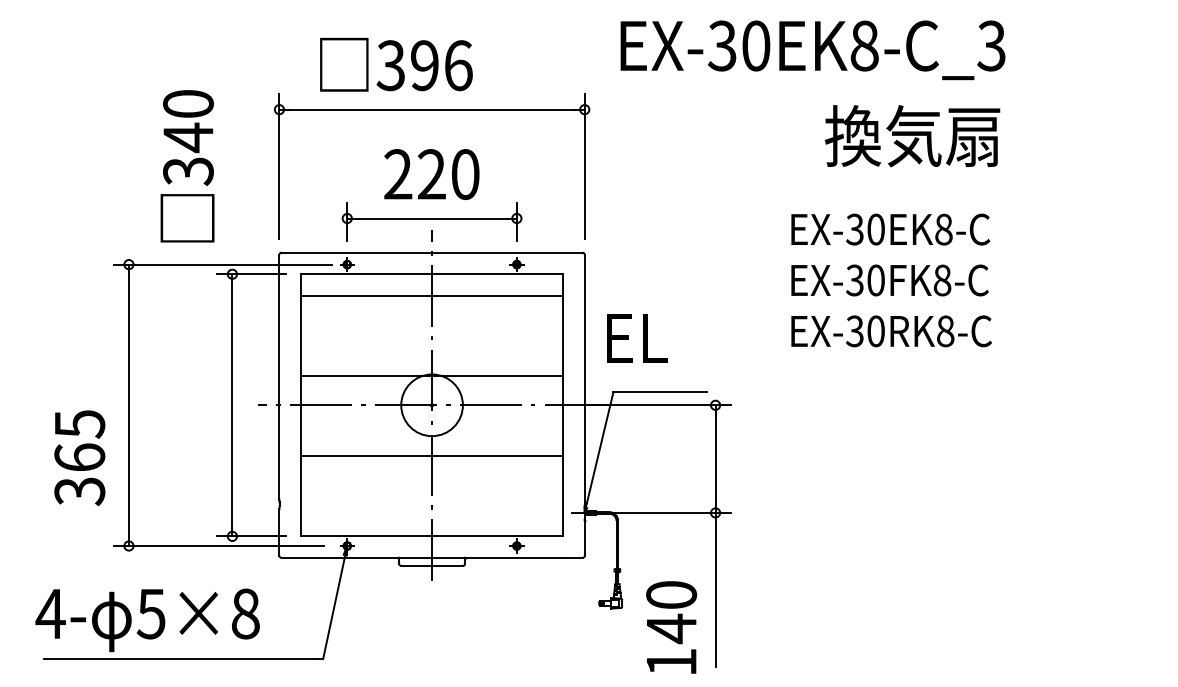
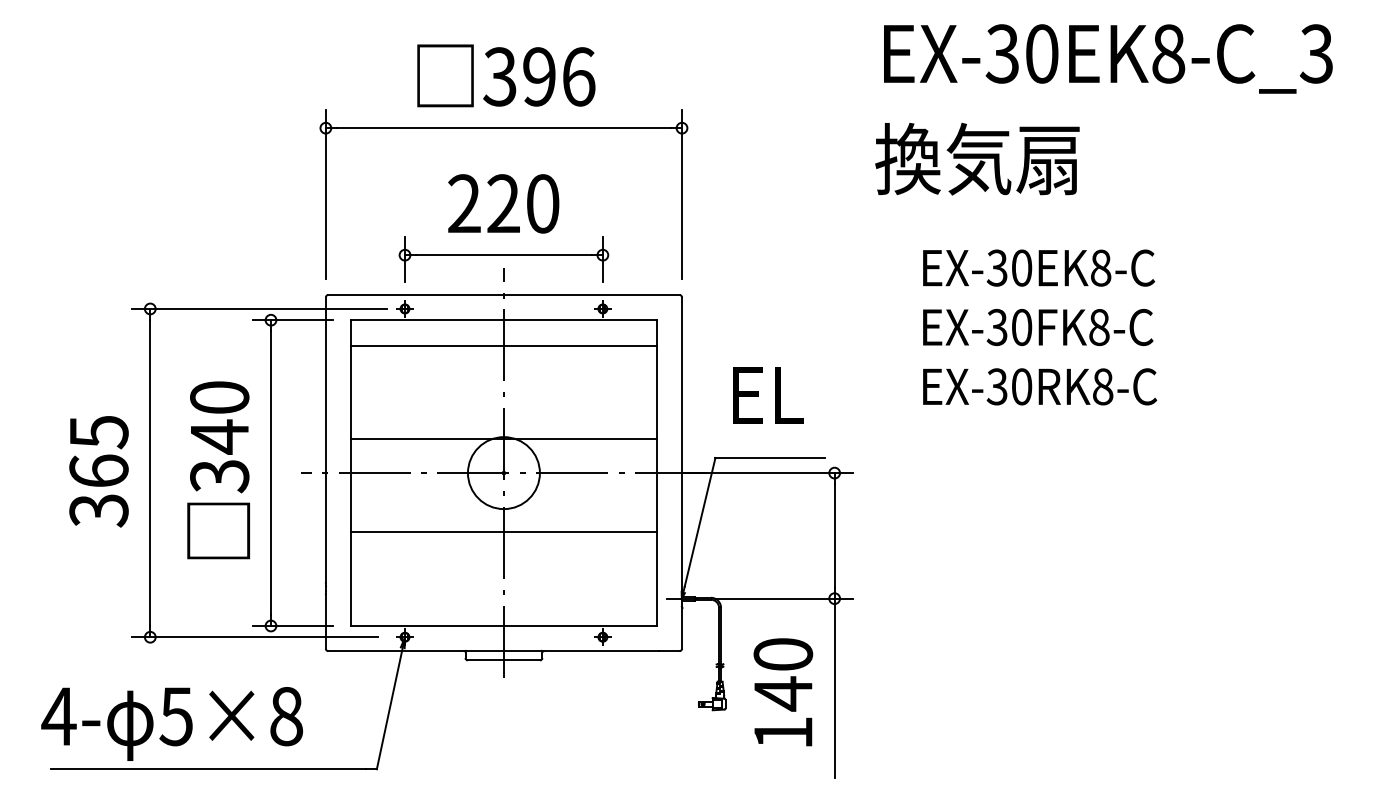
text: (813, 49) -> (1108, 58), moved
text: (396, 64) -> (506, 75), moved
text: (912, 136) -> (977, 159), moved
text: (187, 166) -> (218, 470), moved
text: (637, 338) -> (768, 395), moved
text: (79, 457) -> (98, 471), moved
text: (671, 627) -> (783, 692), moved

